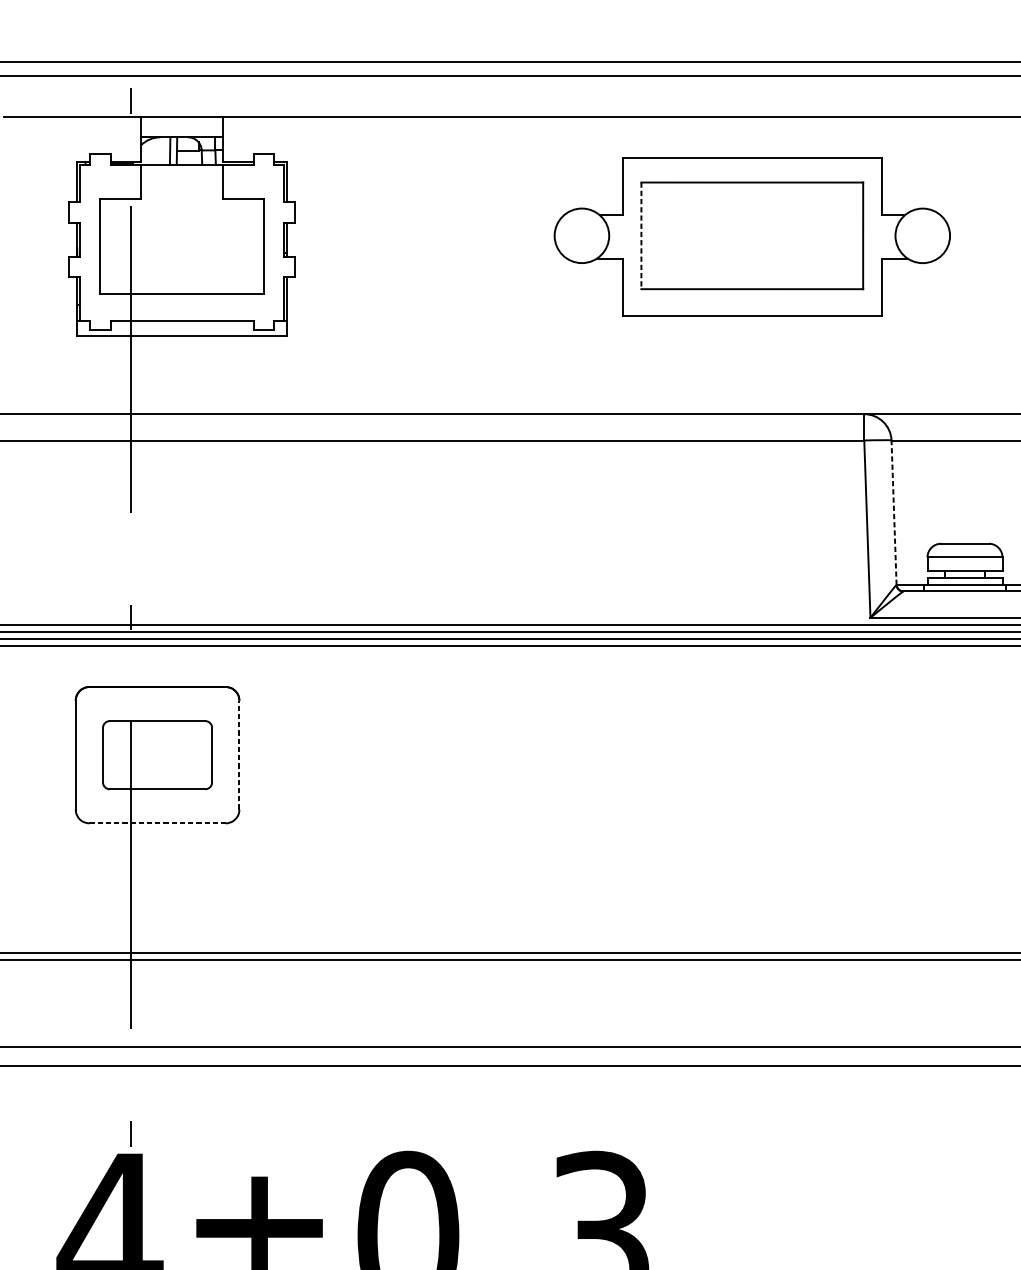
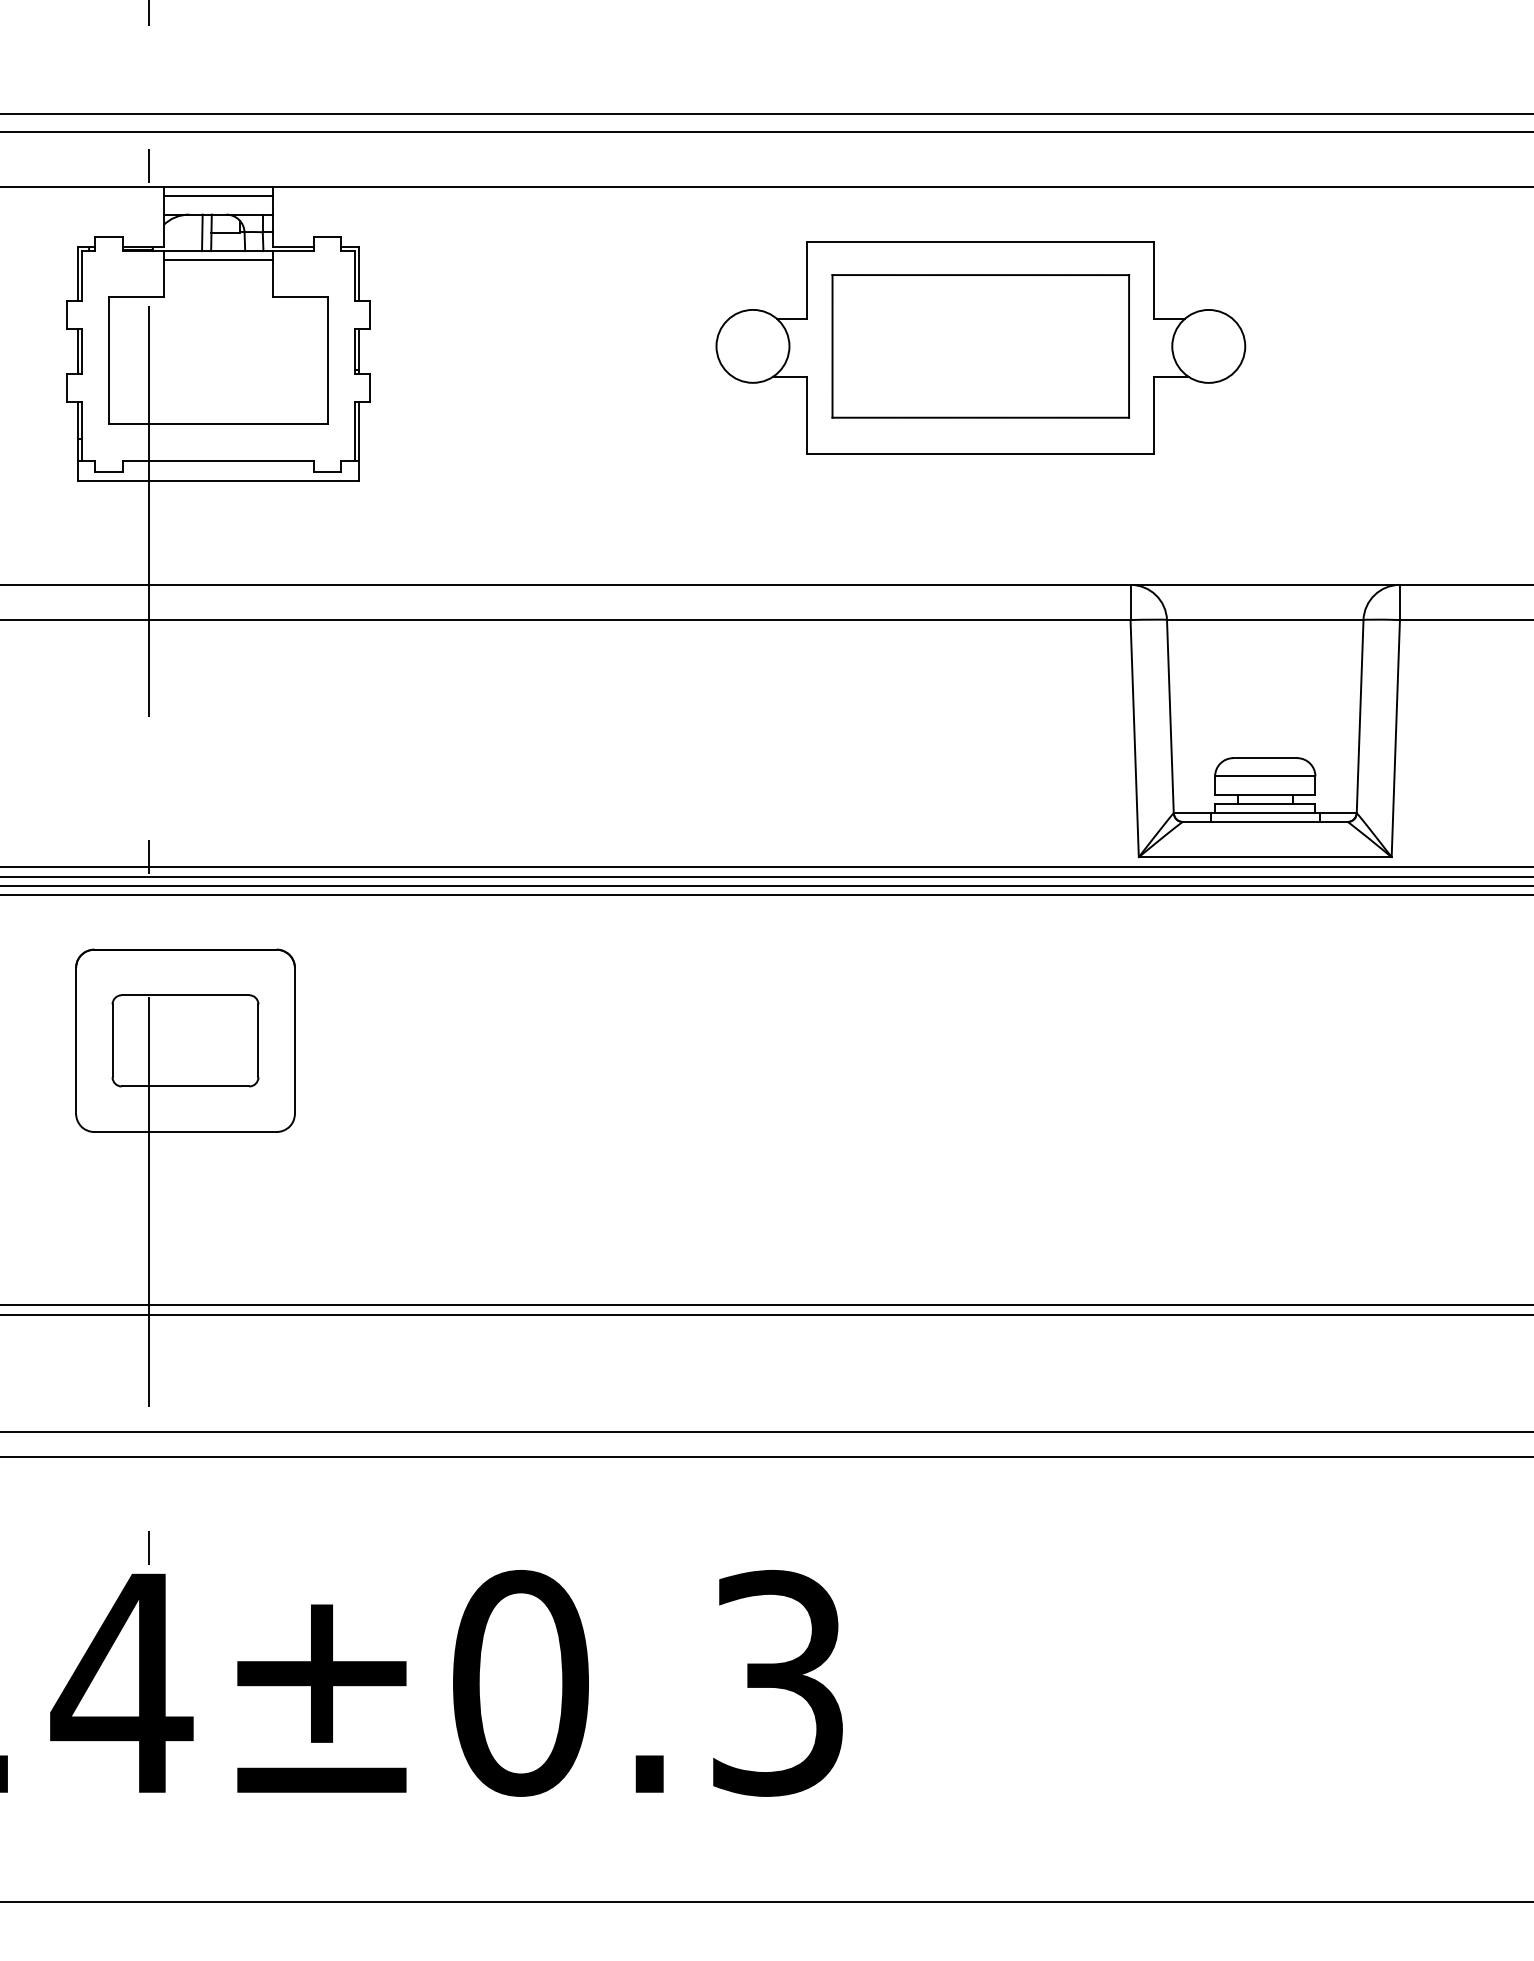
line: (182, 123) -> (218, 196), added
line: (182, 171) -> (218, 260), added
line: (641, 235) -> (832, 346), dashed -> solid
line: (894, 512) -> (1170, 716), dashed -> solid
line: (239, 754) -> (294, 1040), dashed -> solid
line: (158, 823) -> (186, 1132), dashed -> solid

